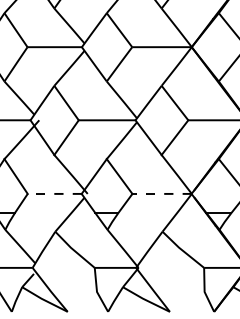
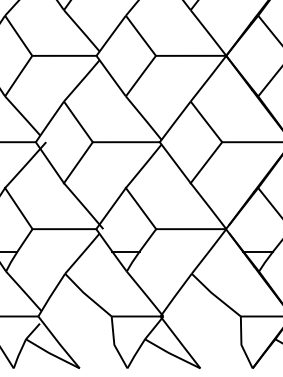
line: (54, 193) -> (64, 228), dashed -> solid
line: (161, 193) -> (190, 228), dashed -> solid

